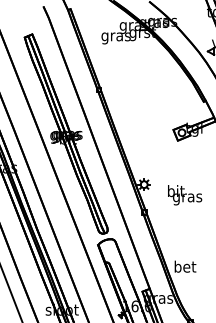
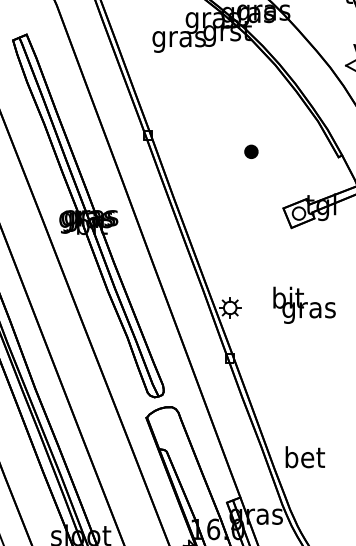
part: (155, 98) -> (250, 151), added
text: (185, 195) -> (305, 305), moved

